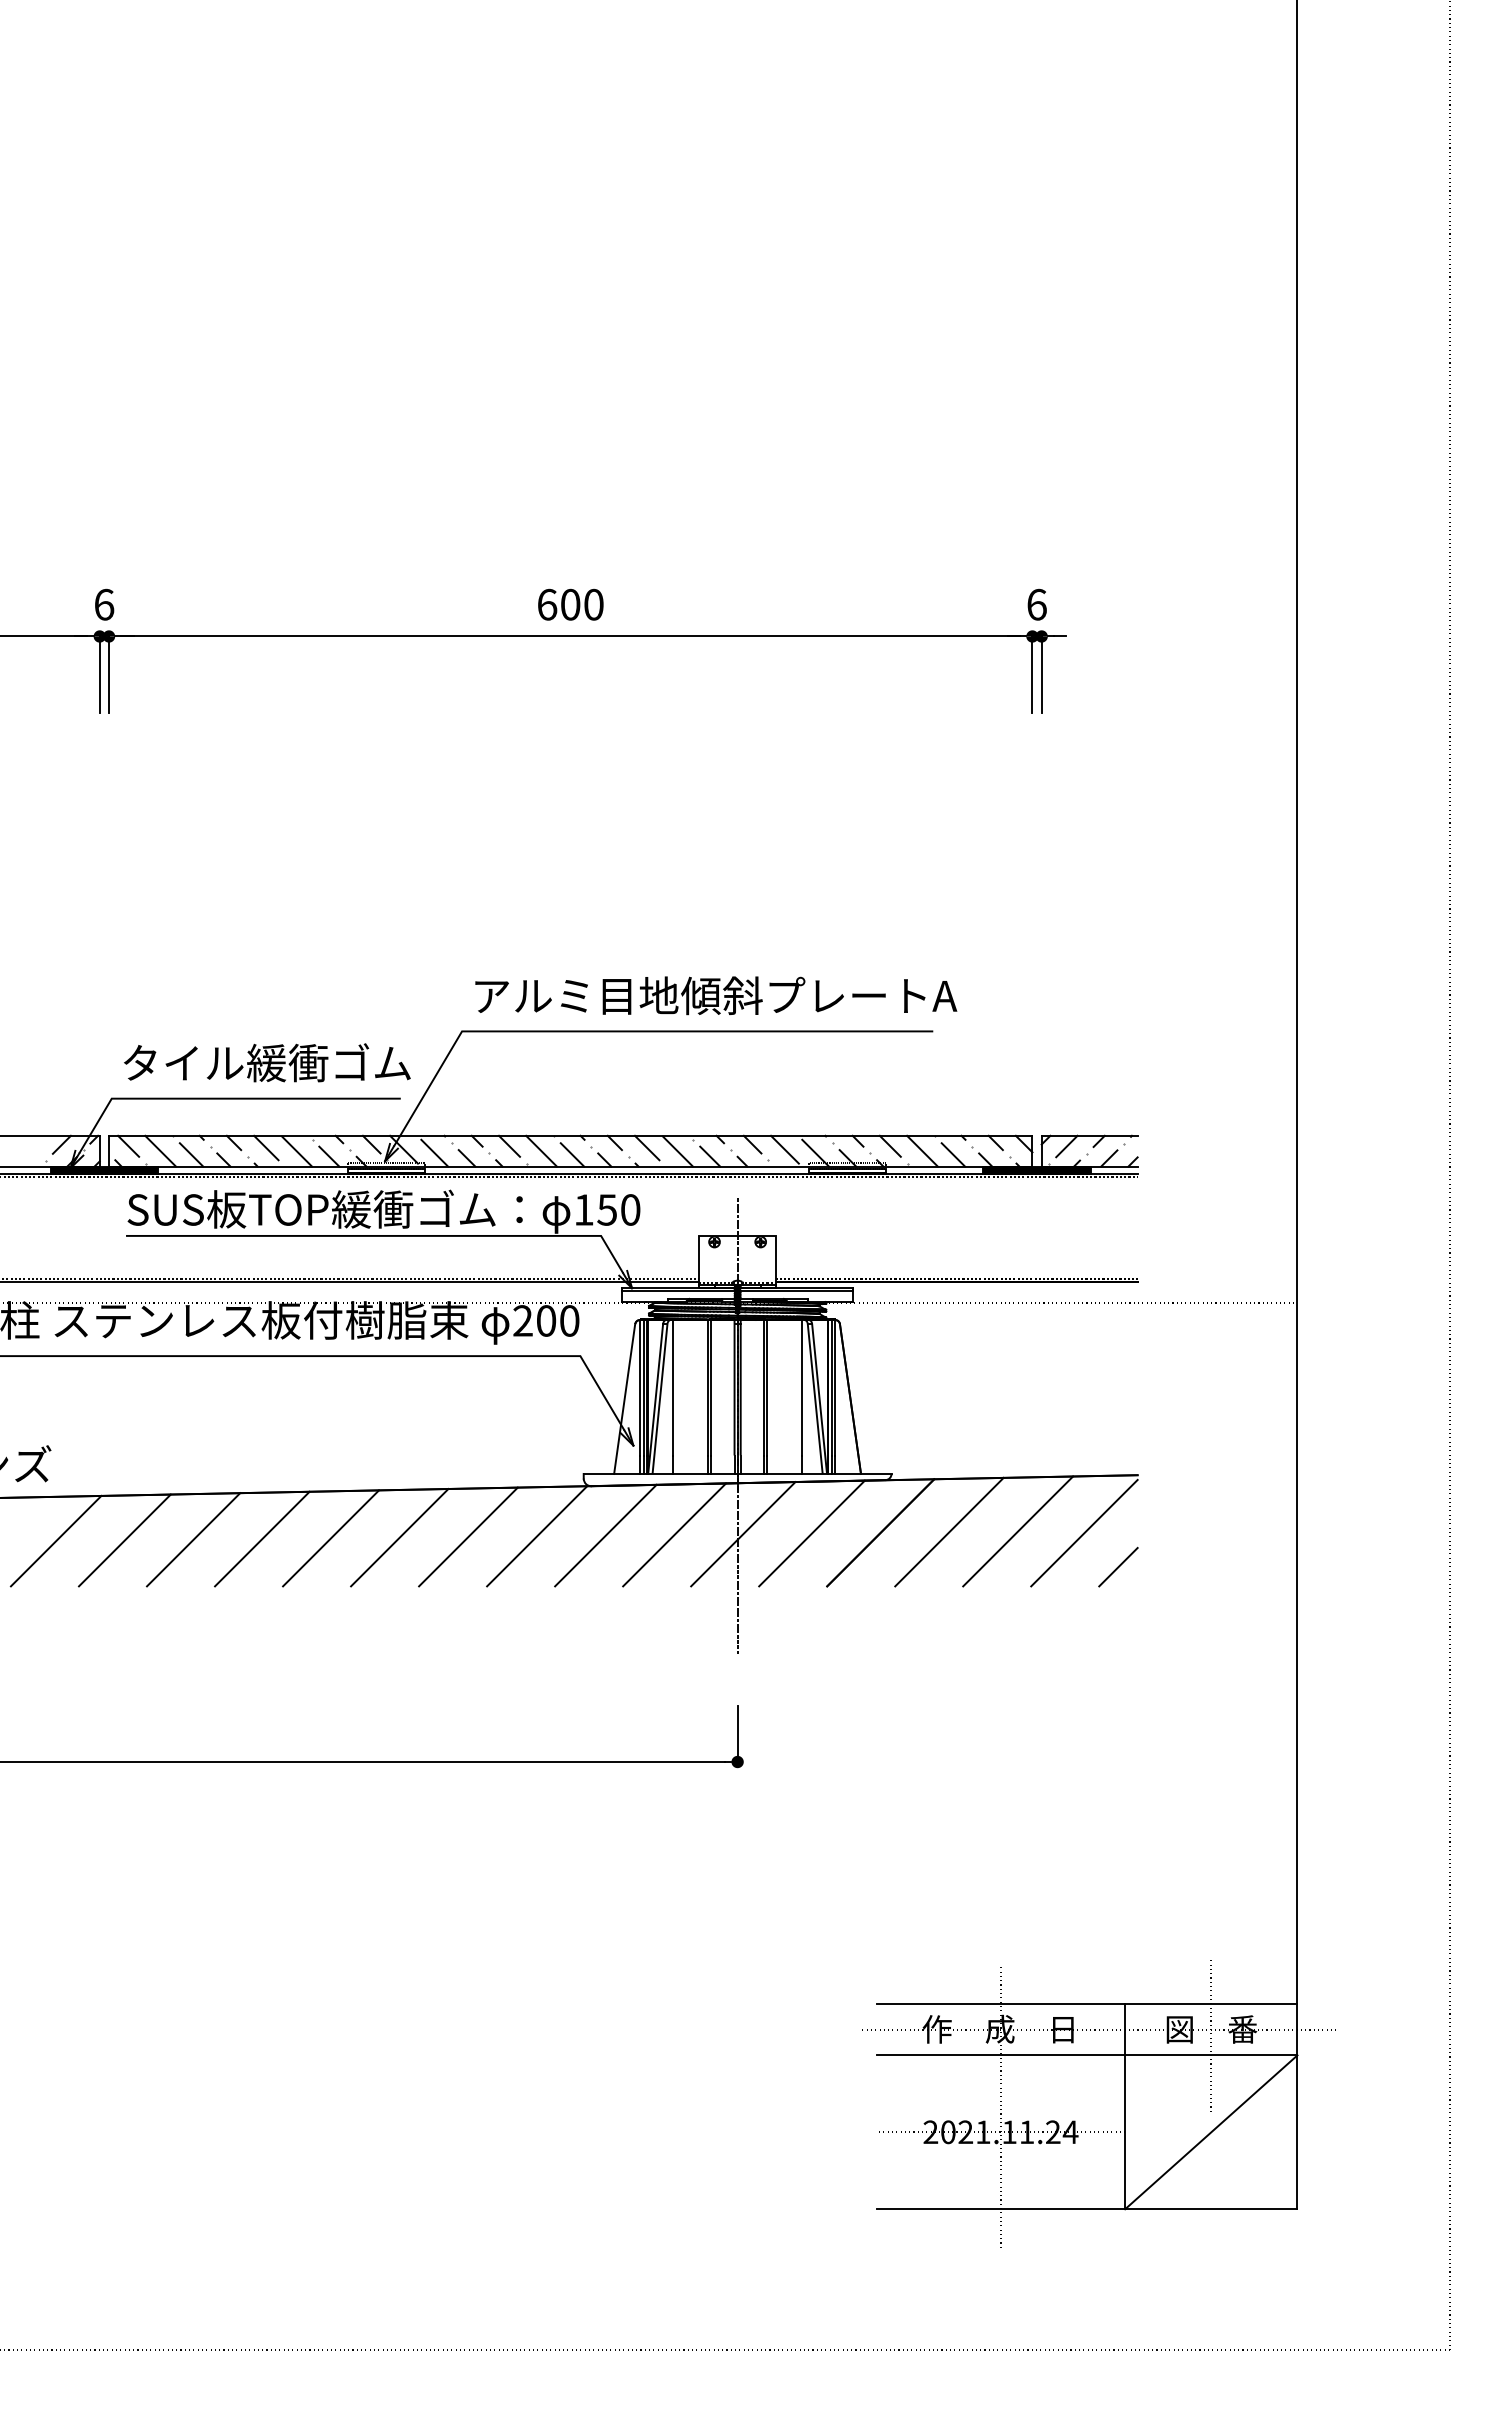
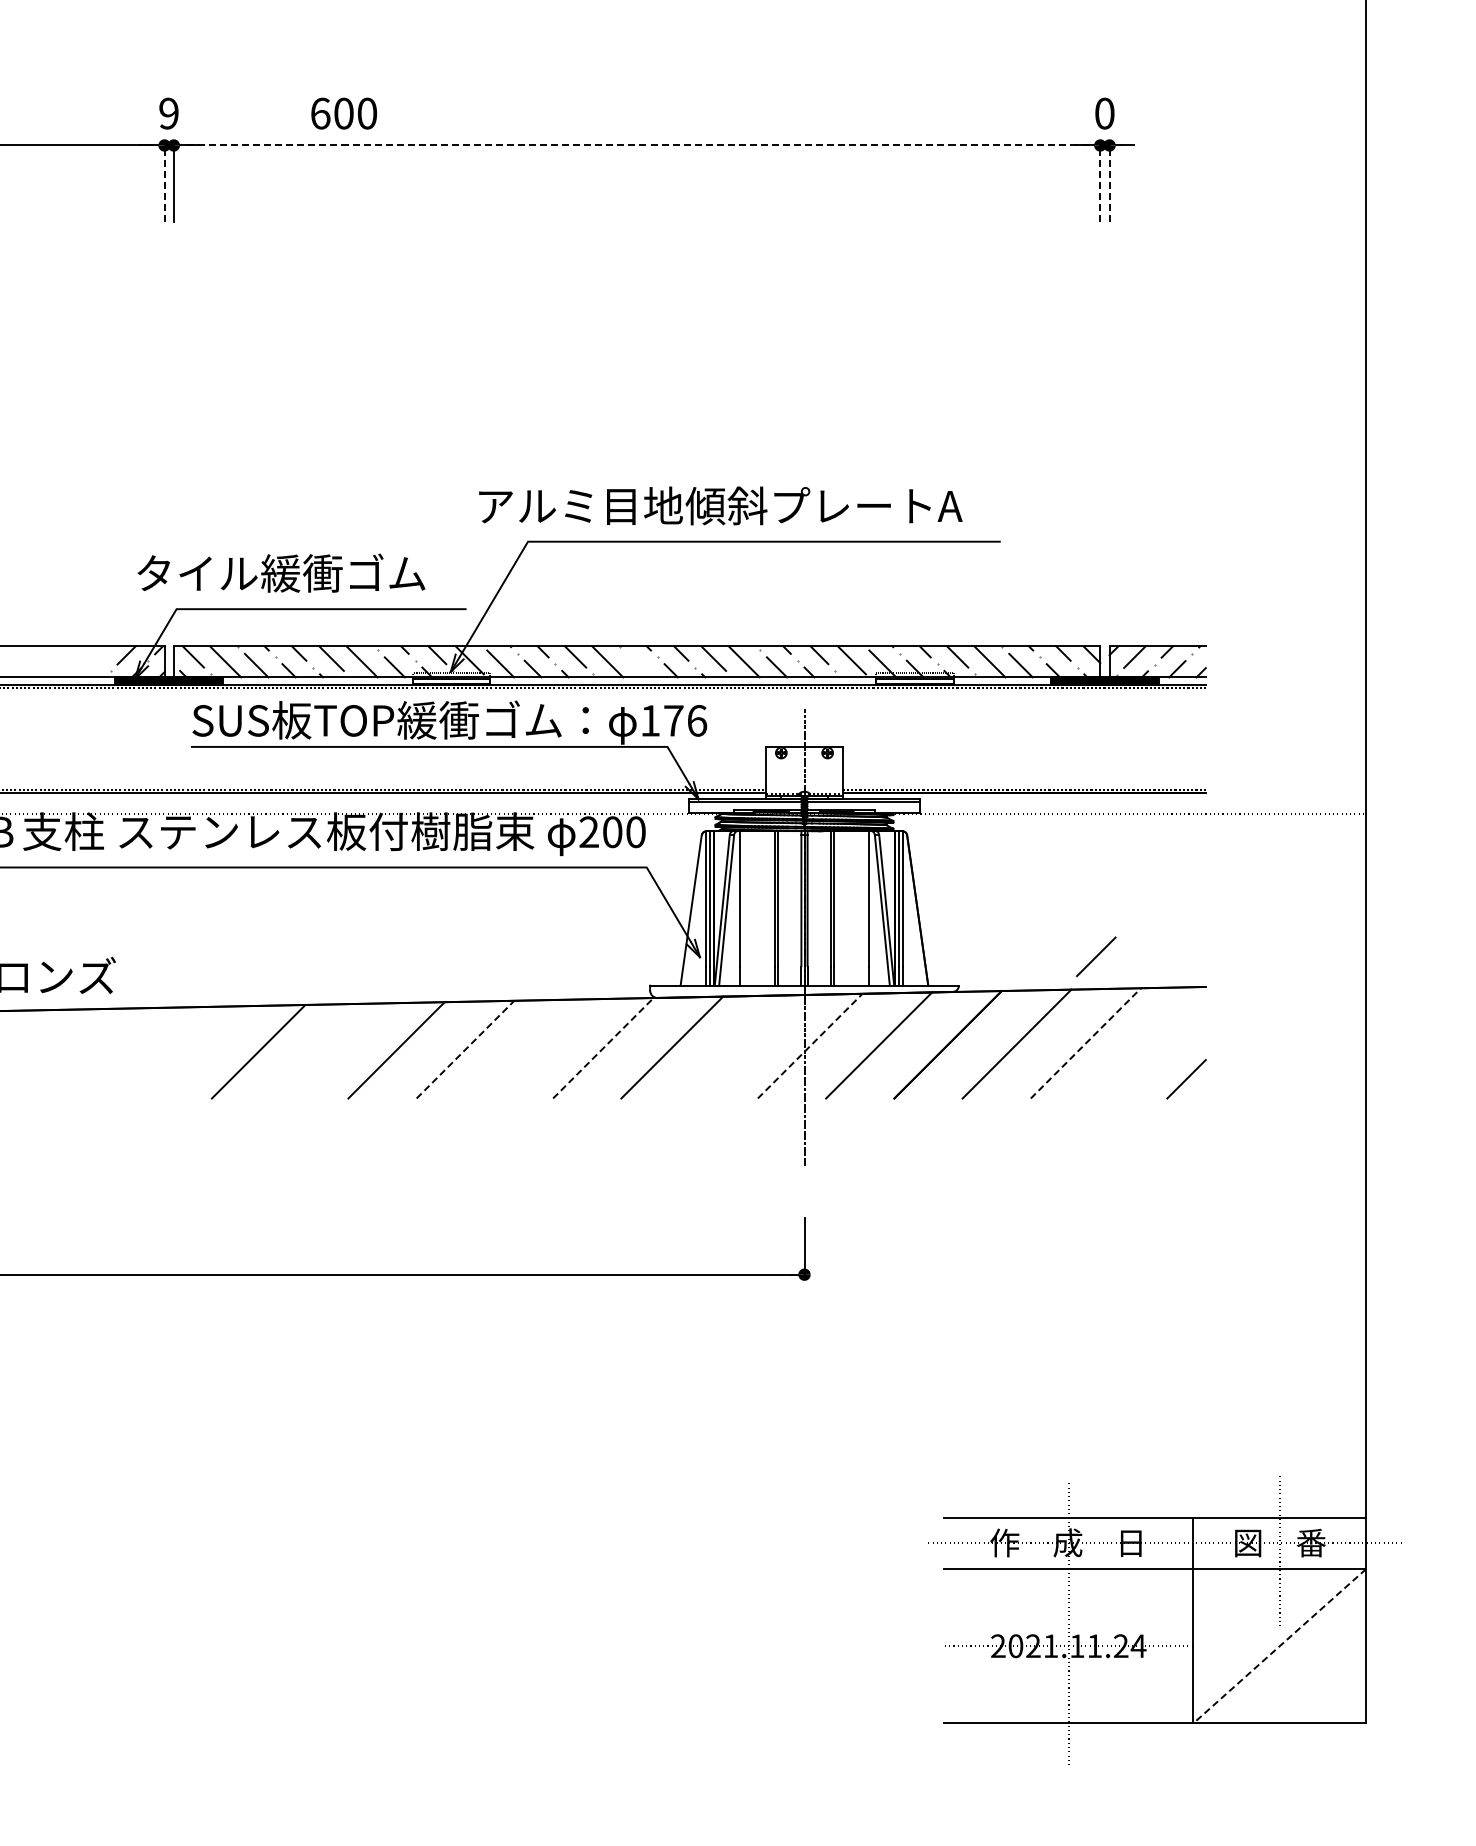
text: (104, 604) -> (169, 113), 6 -> 9
text: (570, 604) -> (343, 113), moved
text: (1036, 604) -> (1104, 113), 6 -> 0
line: (570, 636) -> (636, 145), solid -> dashed
line: (99, 674) -> (164, 183), solid -> dashed
line: (1032, 674) -> (1100, 183), solid -> dashed
line: (1041, 674) -> (1109, 183), solid -> dashed
text: (716, 995) -> (721, 505), moved
text: (267, 1062) -> (281, 572), moved
line: (572, 1154) -> (638, 665), removed
text: (618, 1209) -> (684, 720), 150 -> 176
line: (1028, 1444) -> (1096, 956), added
line: (1018, 1531) -> (1086, 1043), solid -> dashed
line: (1084, 1532) -> (1152, 1044), removed
line: (674, 1534) -> (741, 1046), removed
line: (743, 1534) -> (810, 1046), solid -> dashed
line: (468, 1536) -> (534, 1048), removed
line: (537, 1536) -> (603, 1048), solid -> dashed
line: (399, 1537) -> (465, 1049), solid -> dashed
line: (262, 1538) -> (327, 1050), removed
line: (55, 1540) -> (120, 1052), removed
line: (124, 1540) -> (189, 1052), removed
line: (1211, 2132) -> (1279, 1646), solid -> dashed

